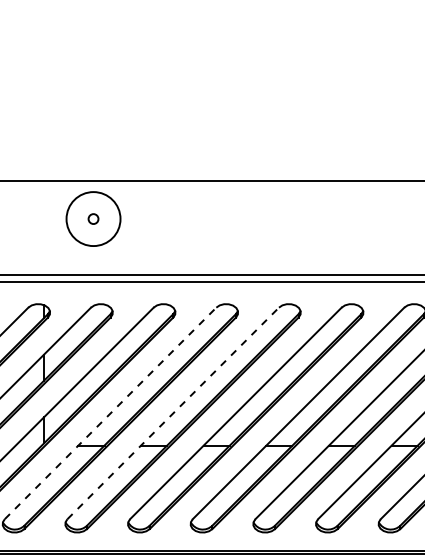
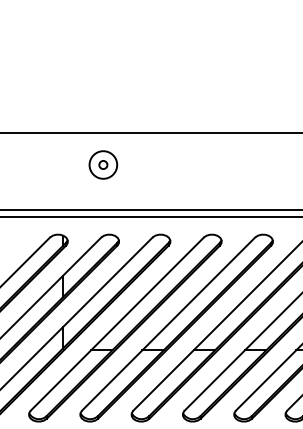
circle: (93, 218) -> (103, 164), size x0.62
line: (110, 413) -> (117, 324), dashed -> solid
line: (173, 413) -> (168, 324), dashed -> solid

